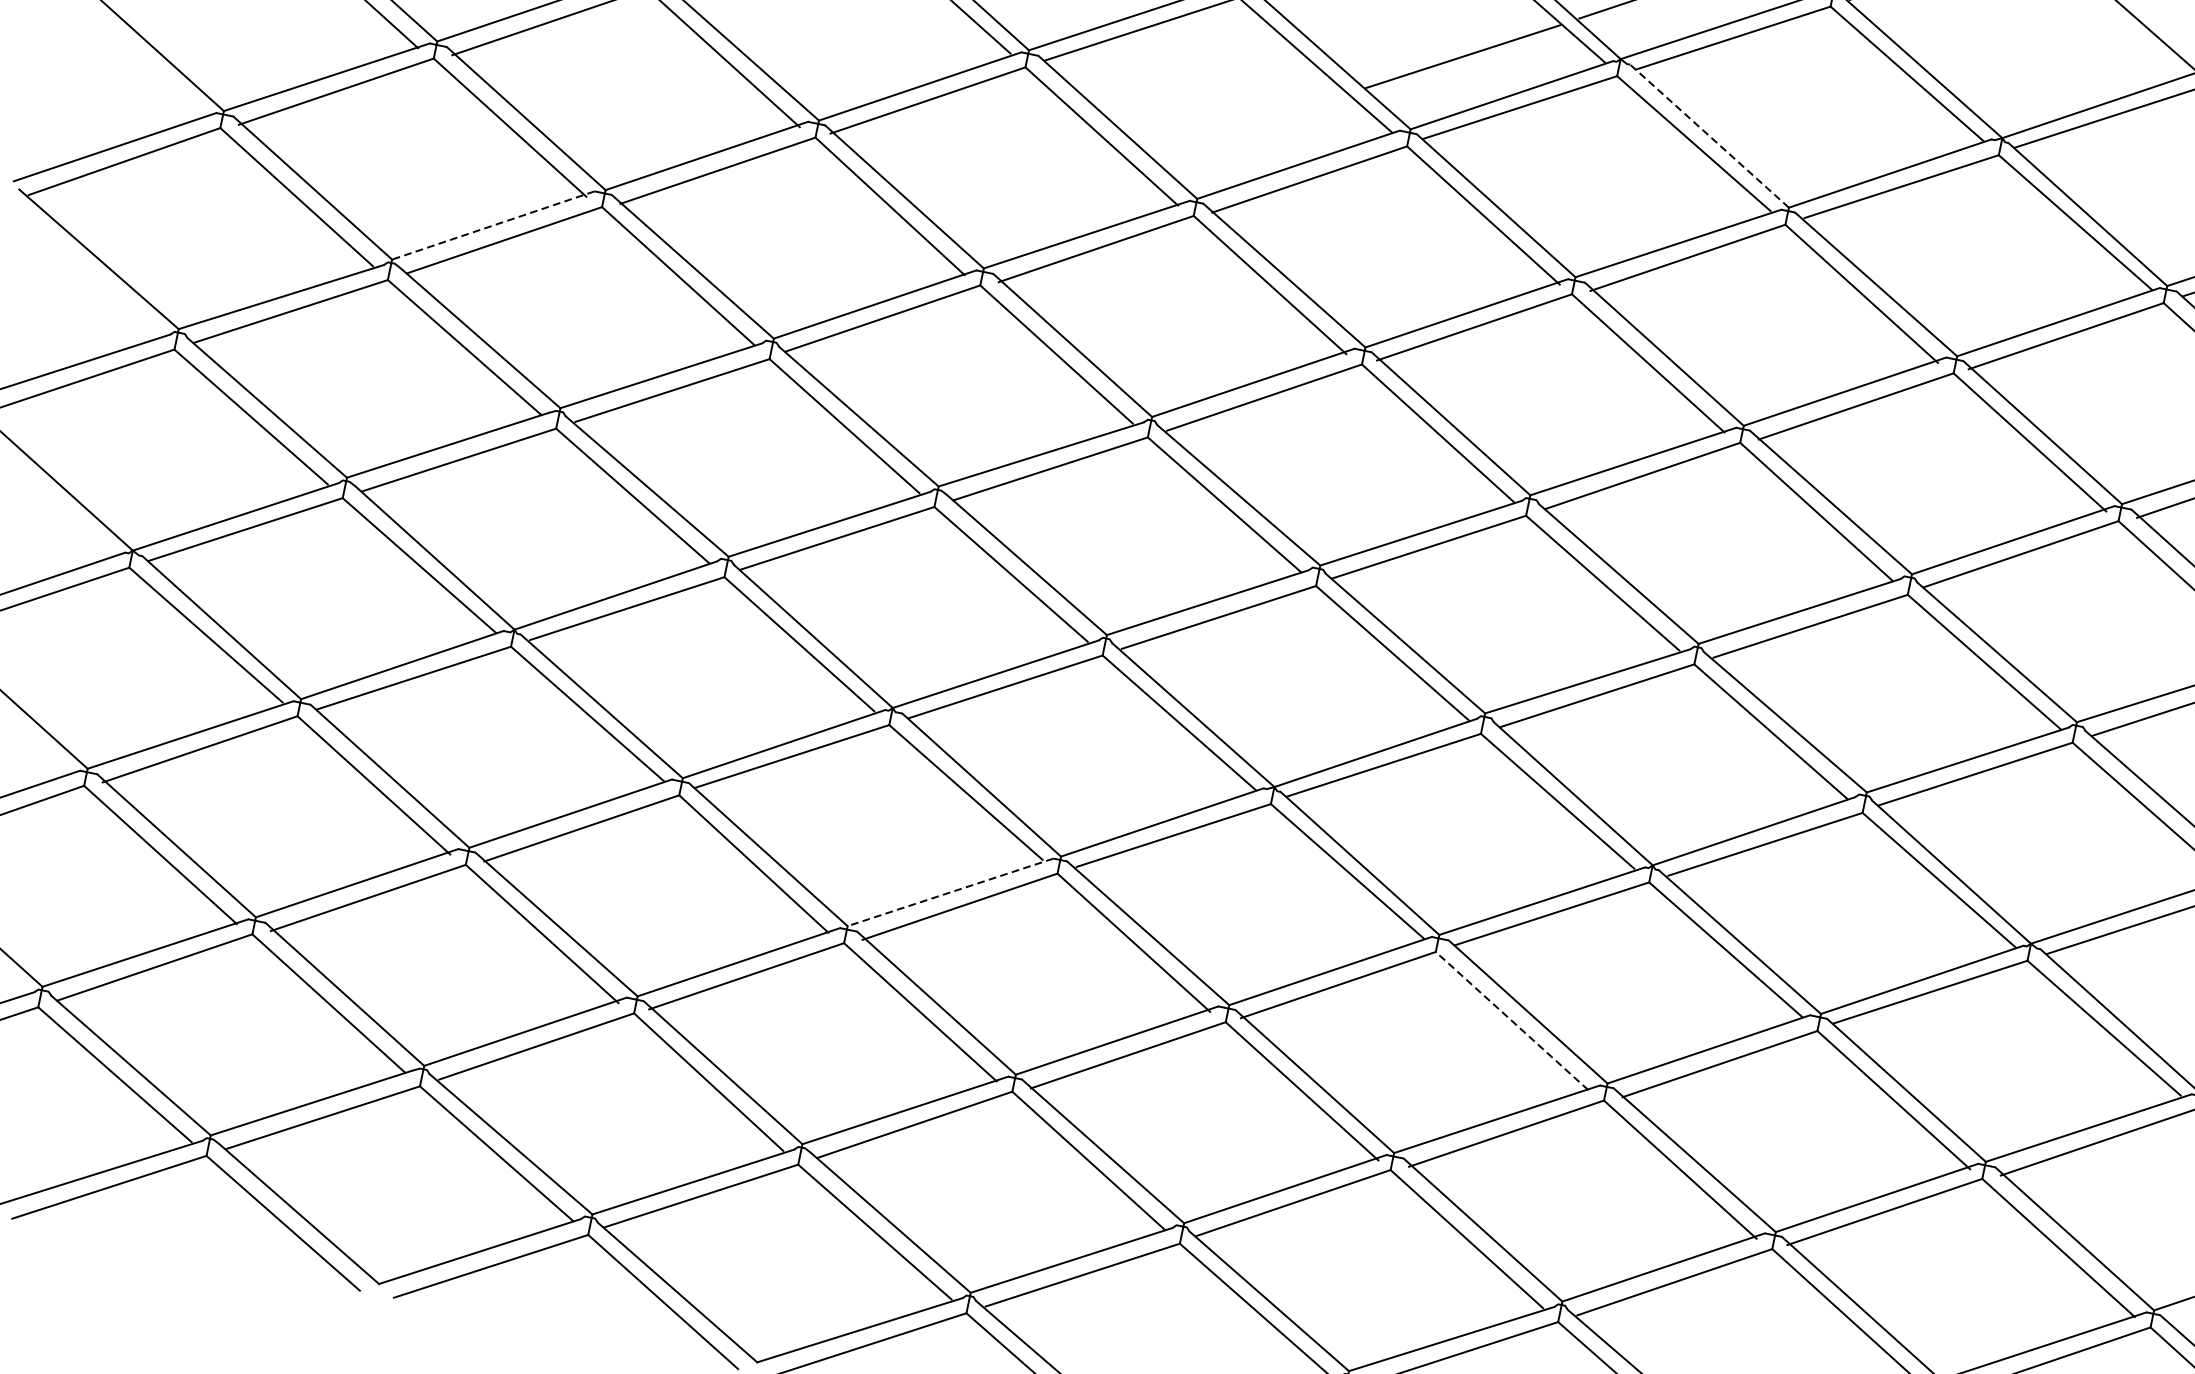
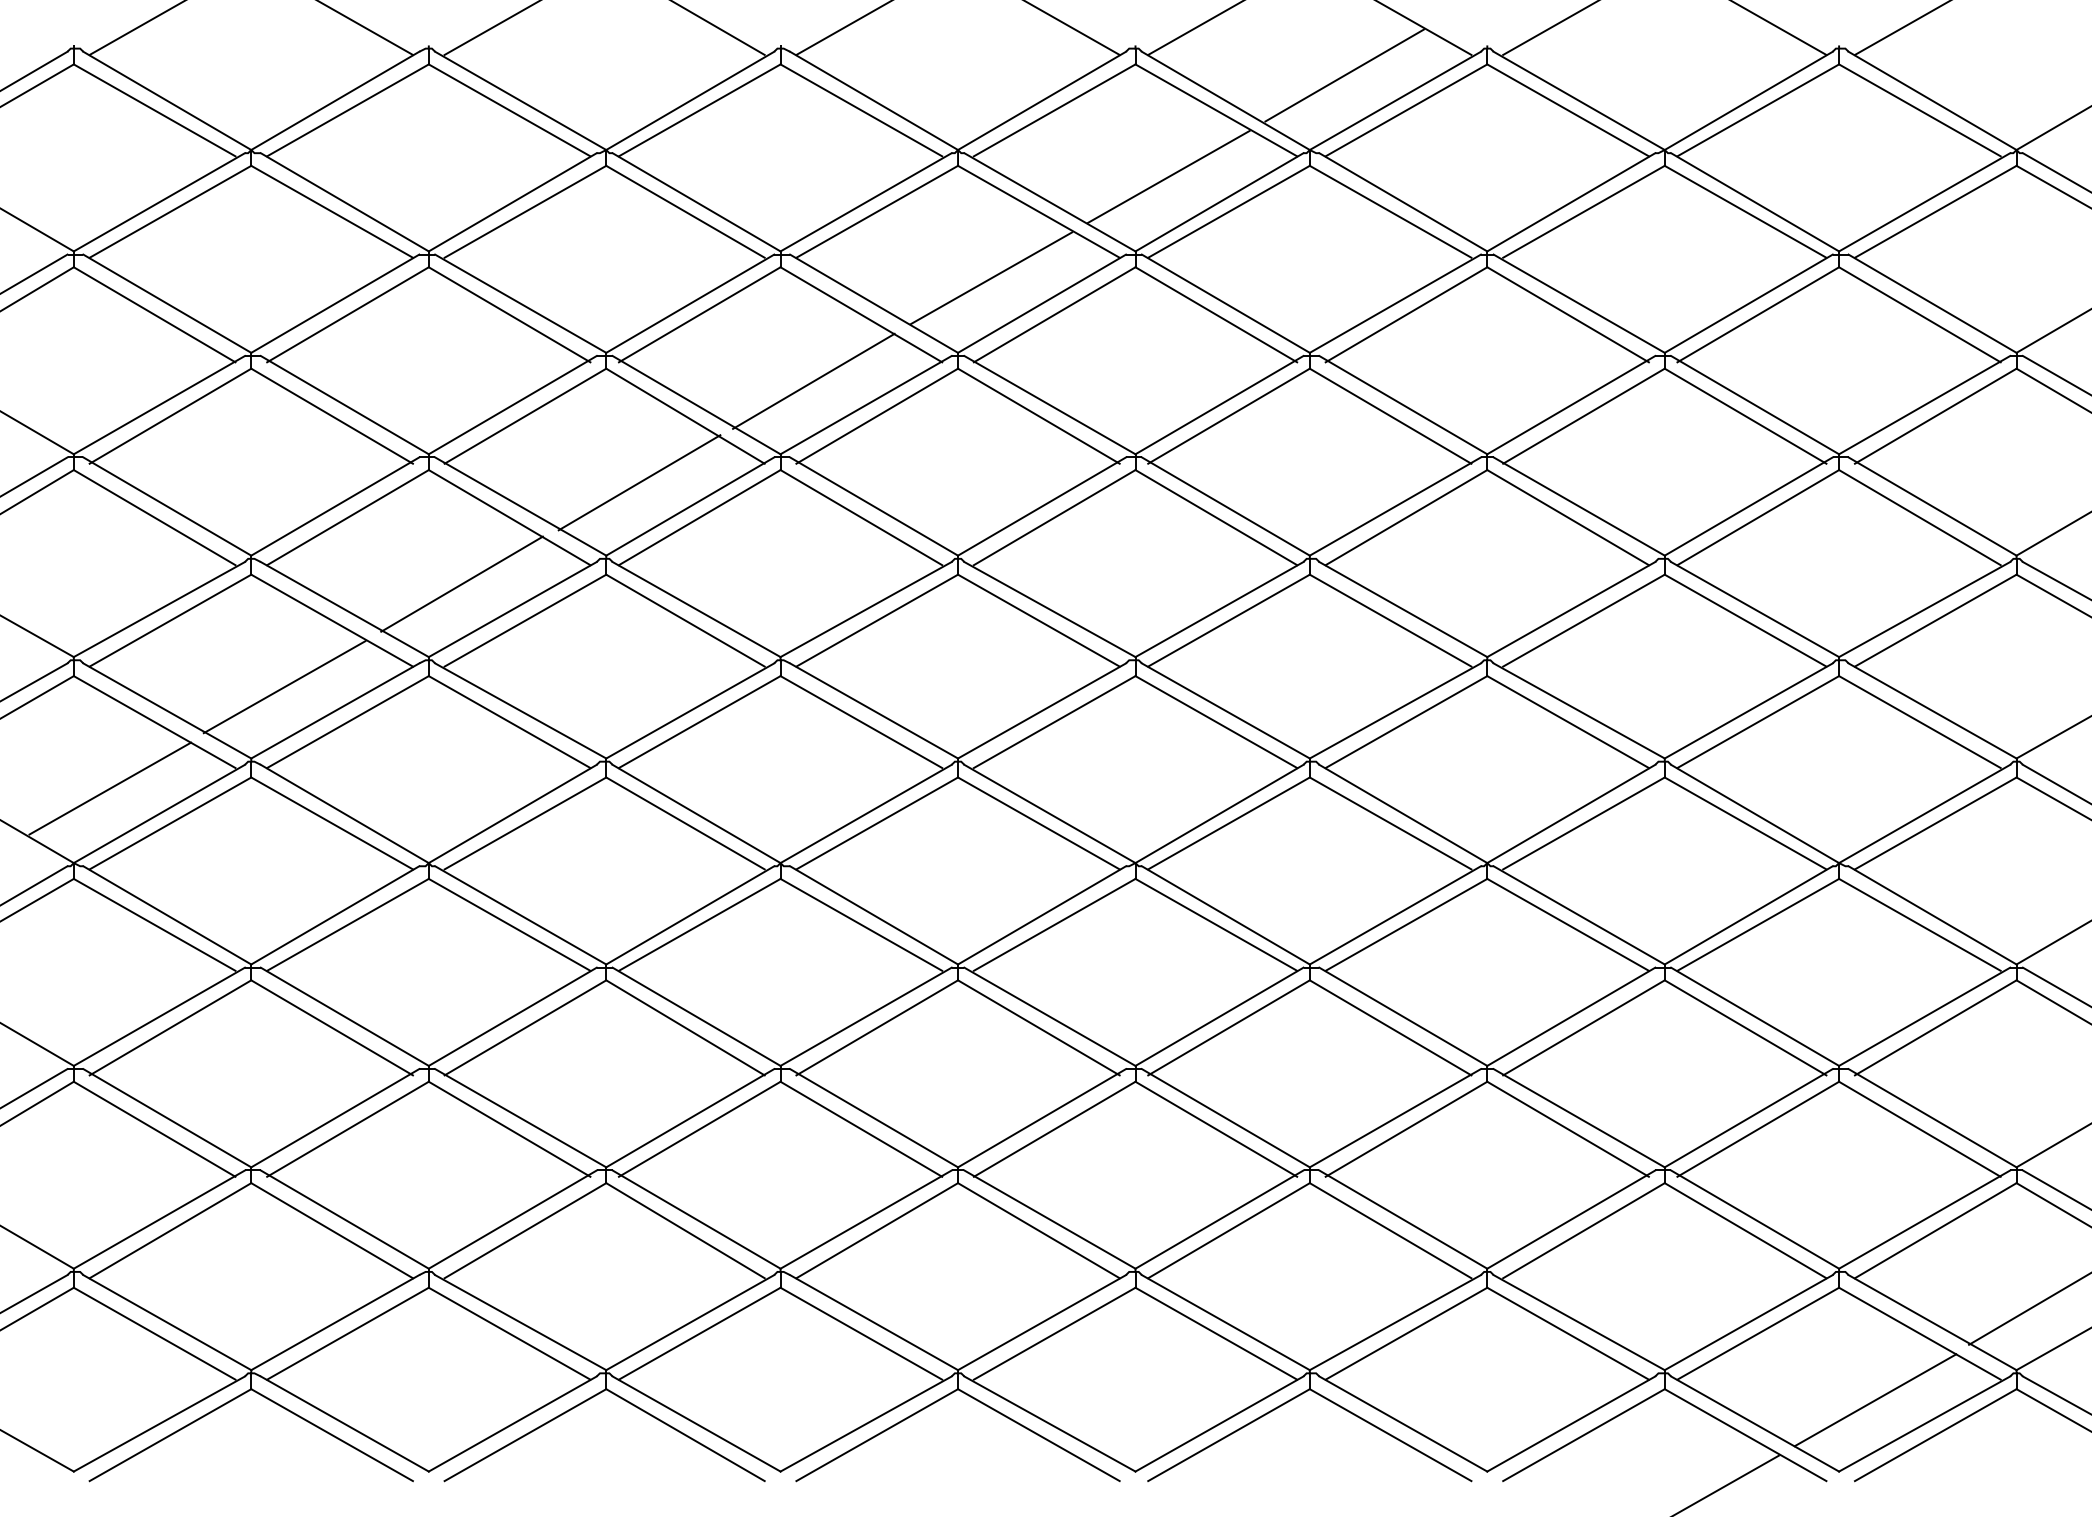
line: (1249, 126) -> (991, 278), added
line: (1708, 136) -> (1402, 202), dashed -> solid
line: (1035, 196) -> (813, 380), added
line: (492, 225) -> (334, 506), dashed -> solid
line: (825, 267) -> (639, 482), added
line: (611, 336) -> (461, 583), added
line: (398, 408) -> (284, 687), added
line: (188, 478) -> (110, 788), added
line: (951, 892) -> (866, 1016), dashed -> solid
line: (1512, 1020) -> (1390, 1027), dashed -> solid

